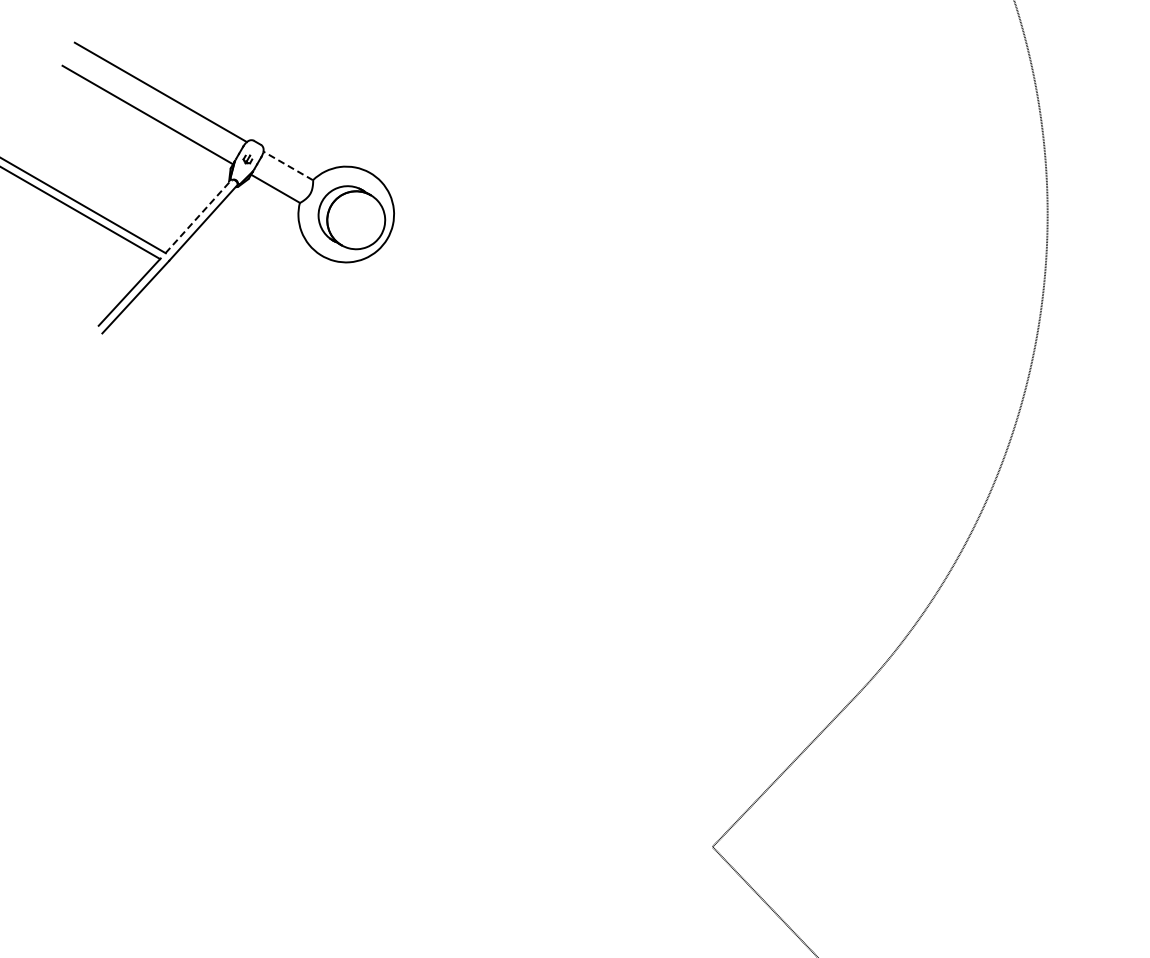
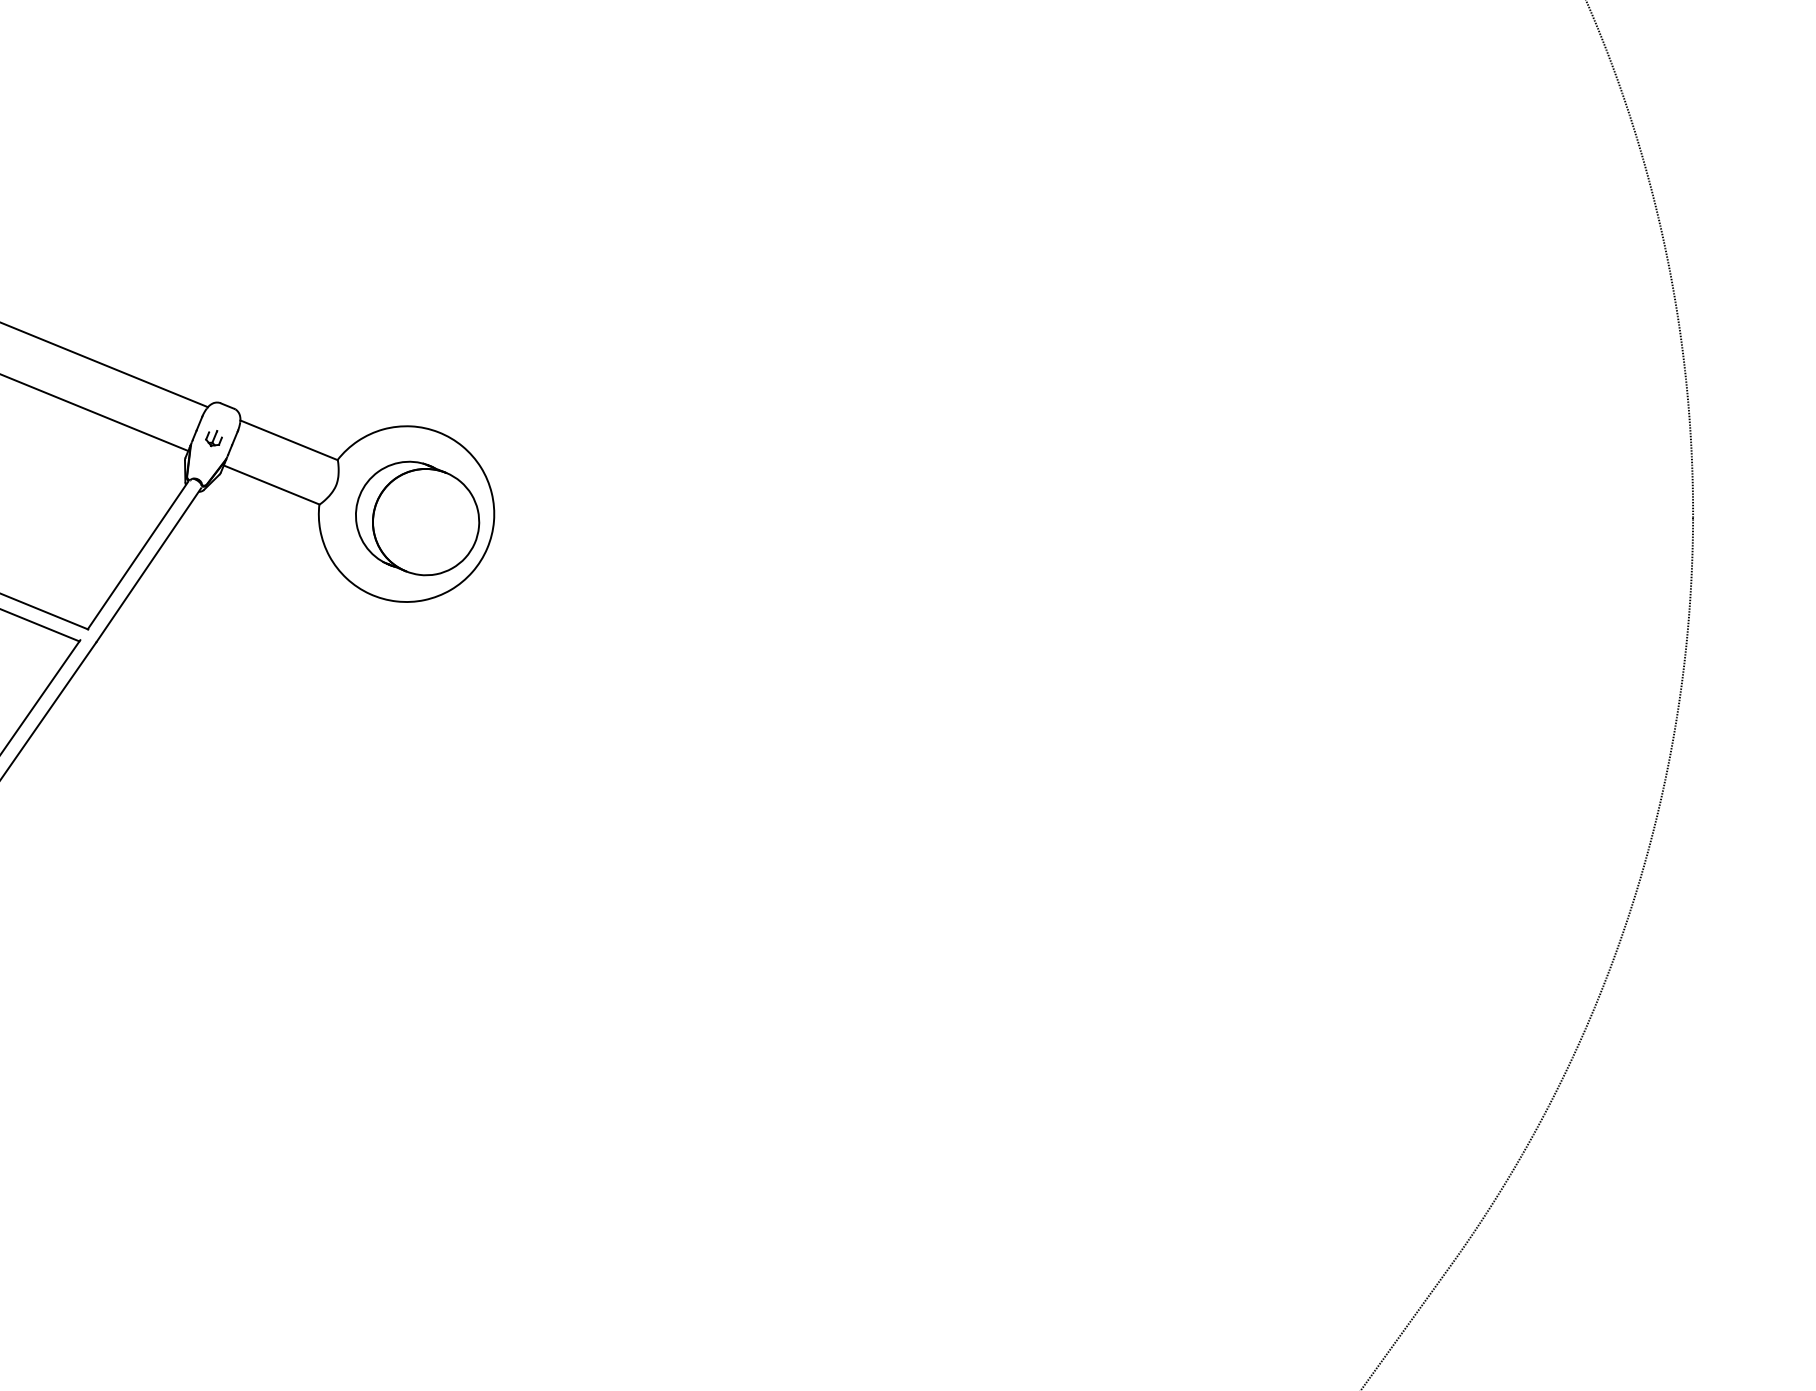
line: (288, 165) -> (289, 439), dashed -> solid
line: (198, 217) -> (138, 556), dashed -> solid

